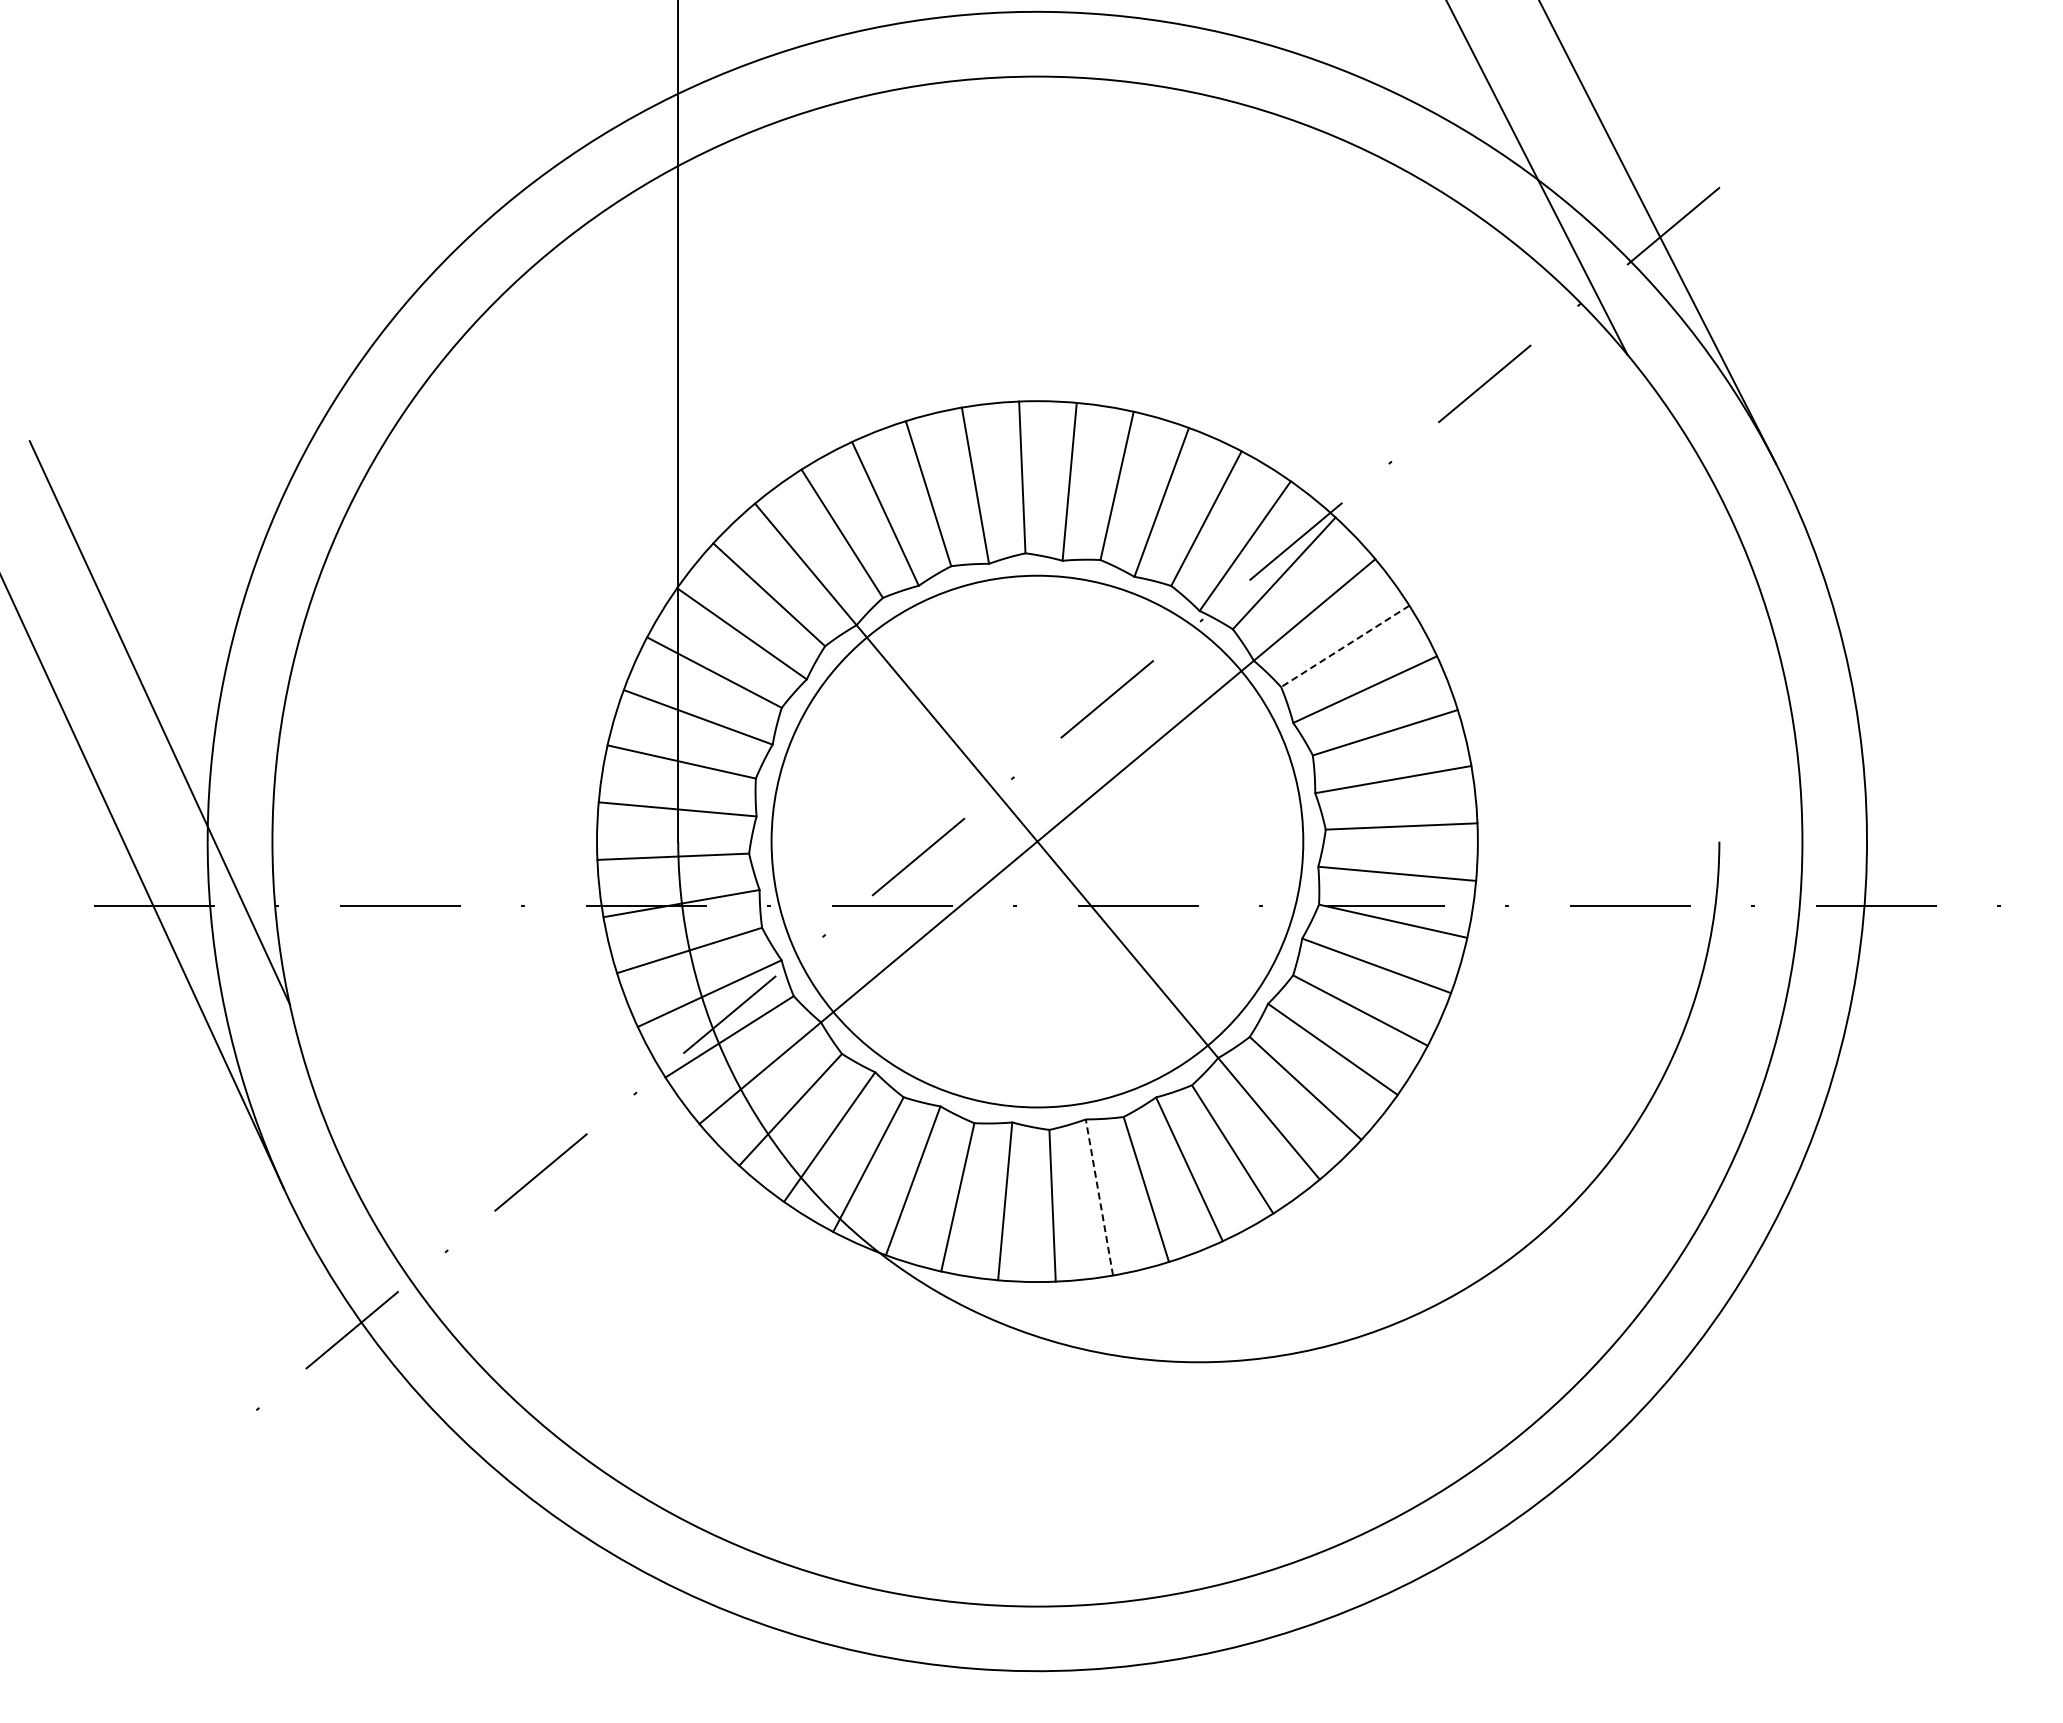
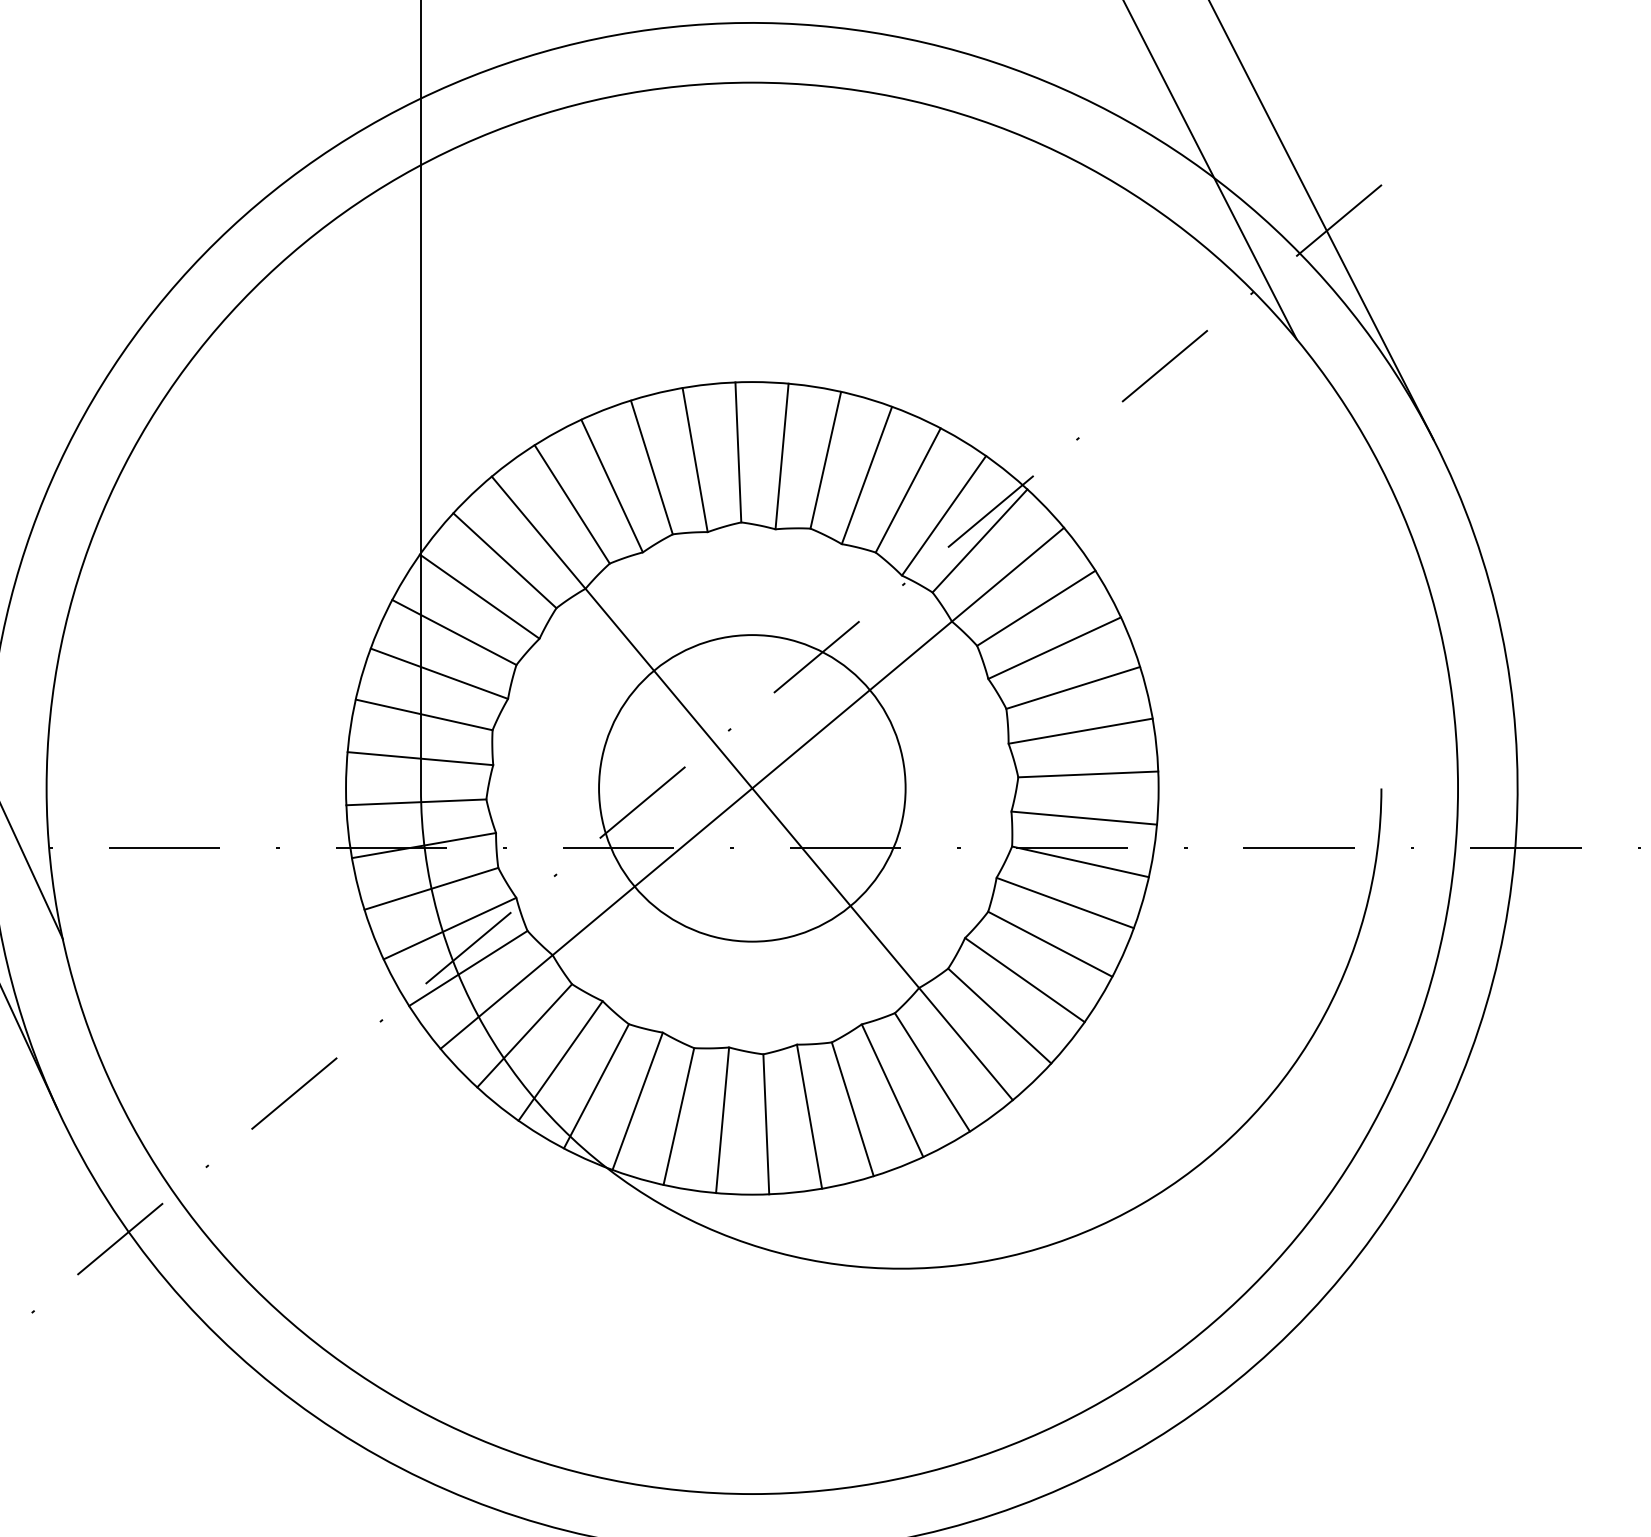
line: (1345, 646) -> (1036, 608), dashed -> solid
circle: (1037, 841) -> (752, 788), size x0.62
line: (1099, 1197) -> (809, 1116), dashed -> solid

